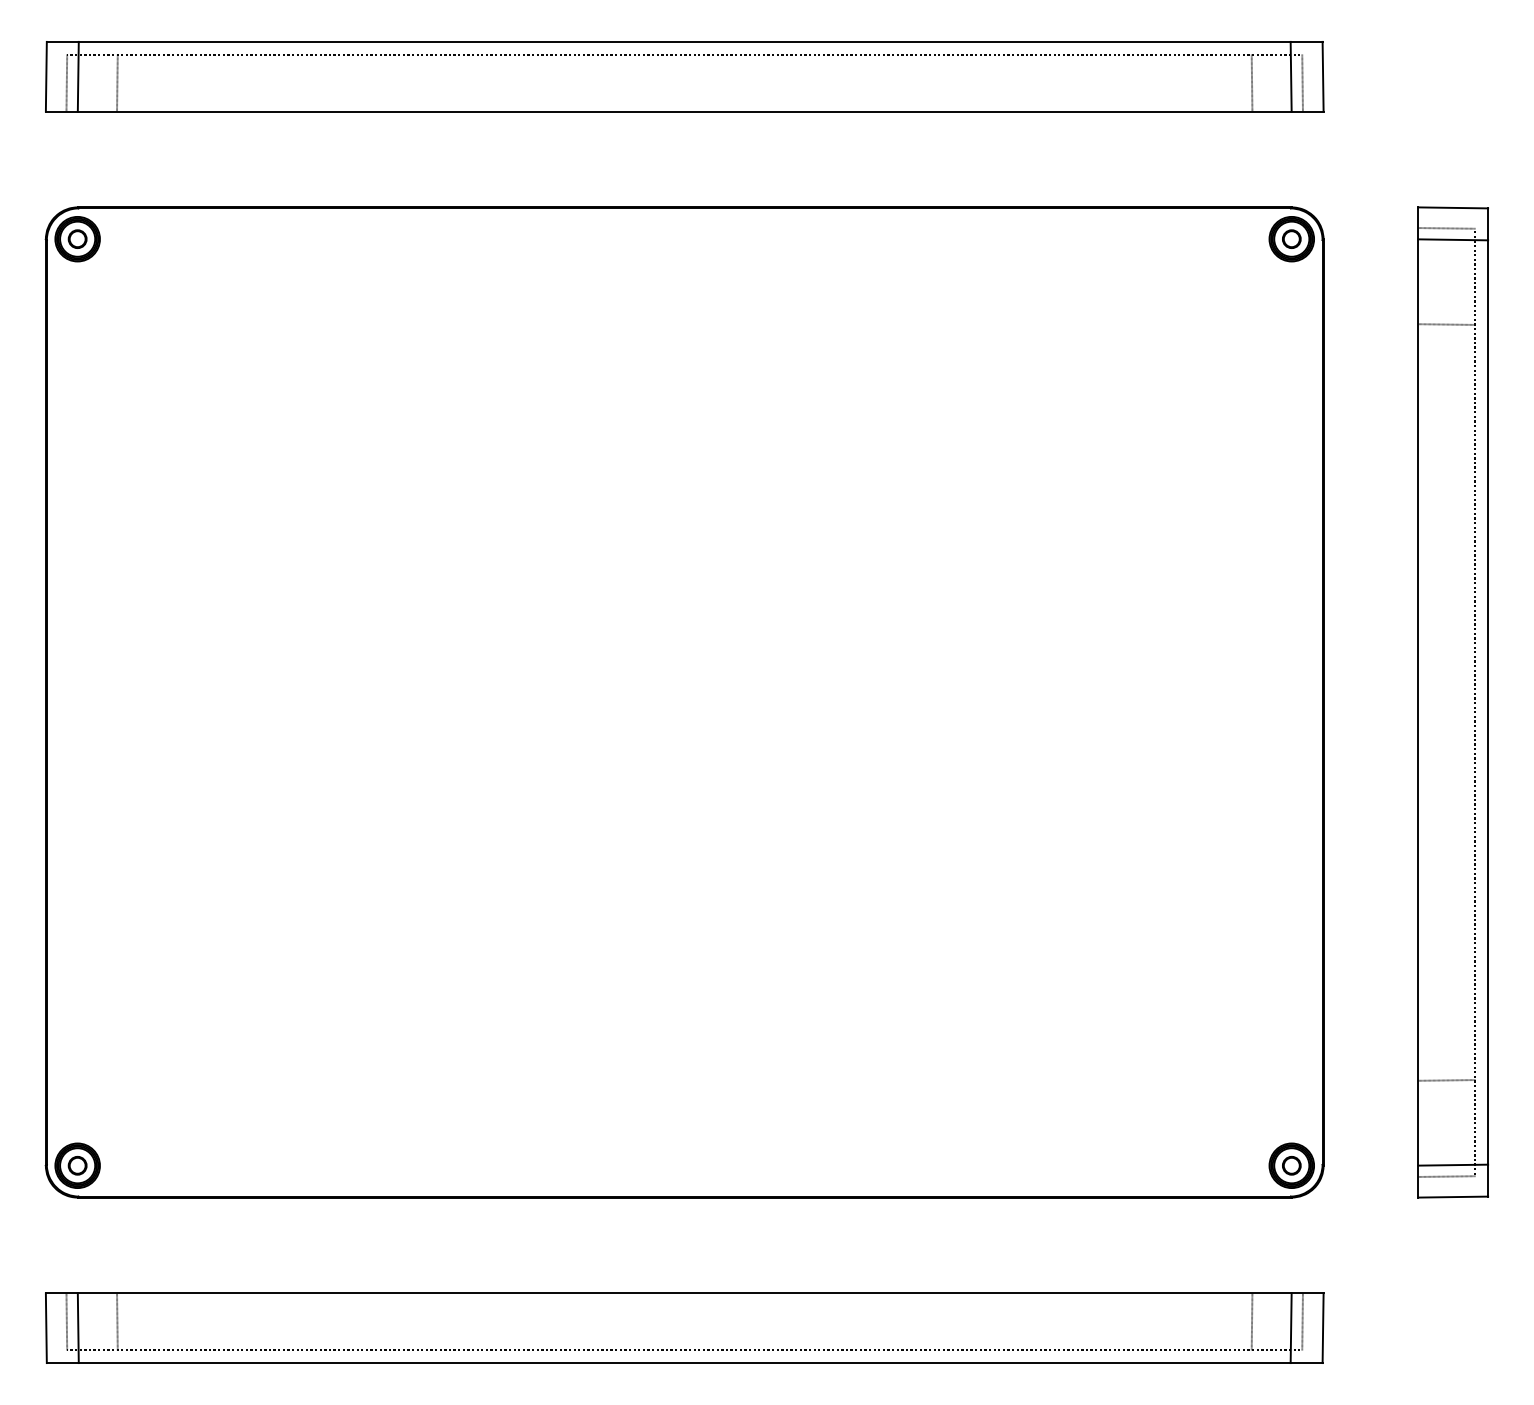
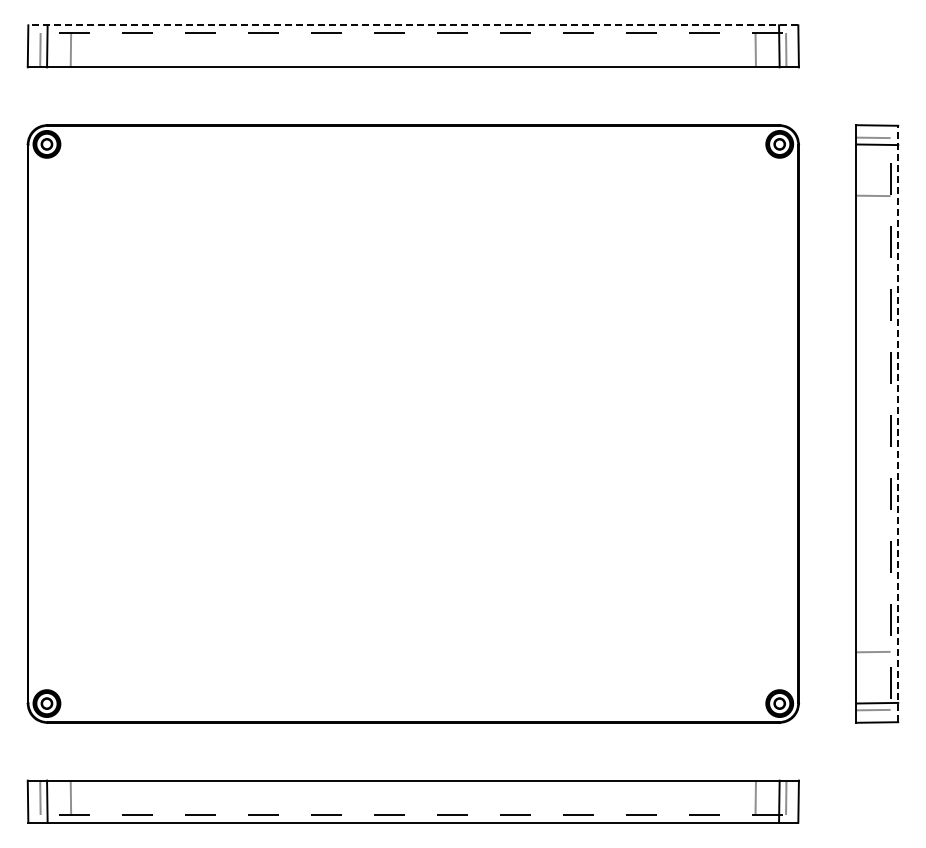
line: (684, 42) -> (413, 25), solid -> dashed
line: (1488, 701) -> (898, 423), solid -> dashed

